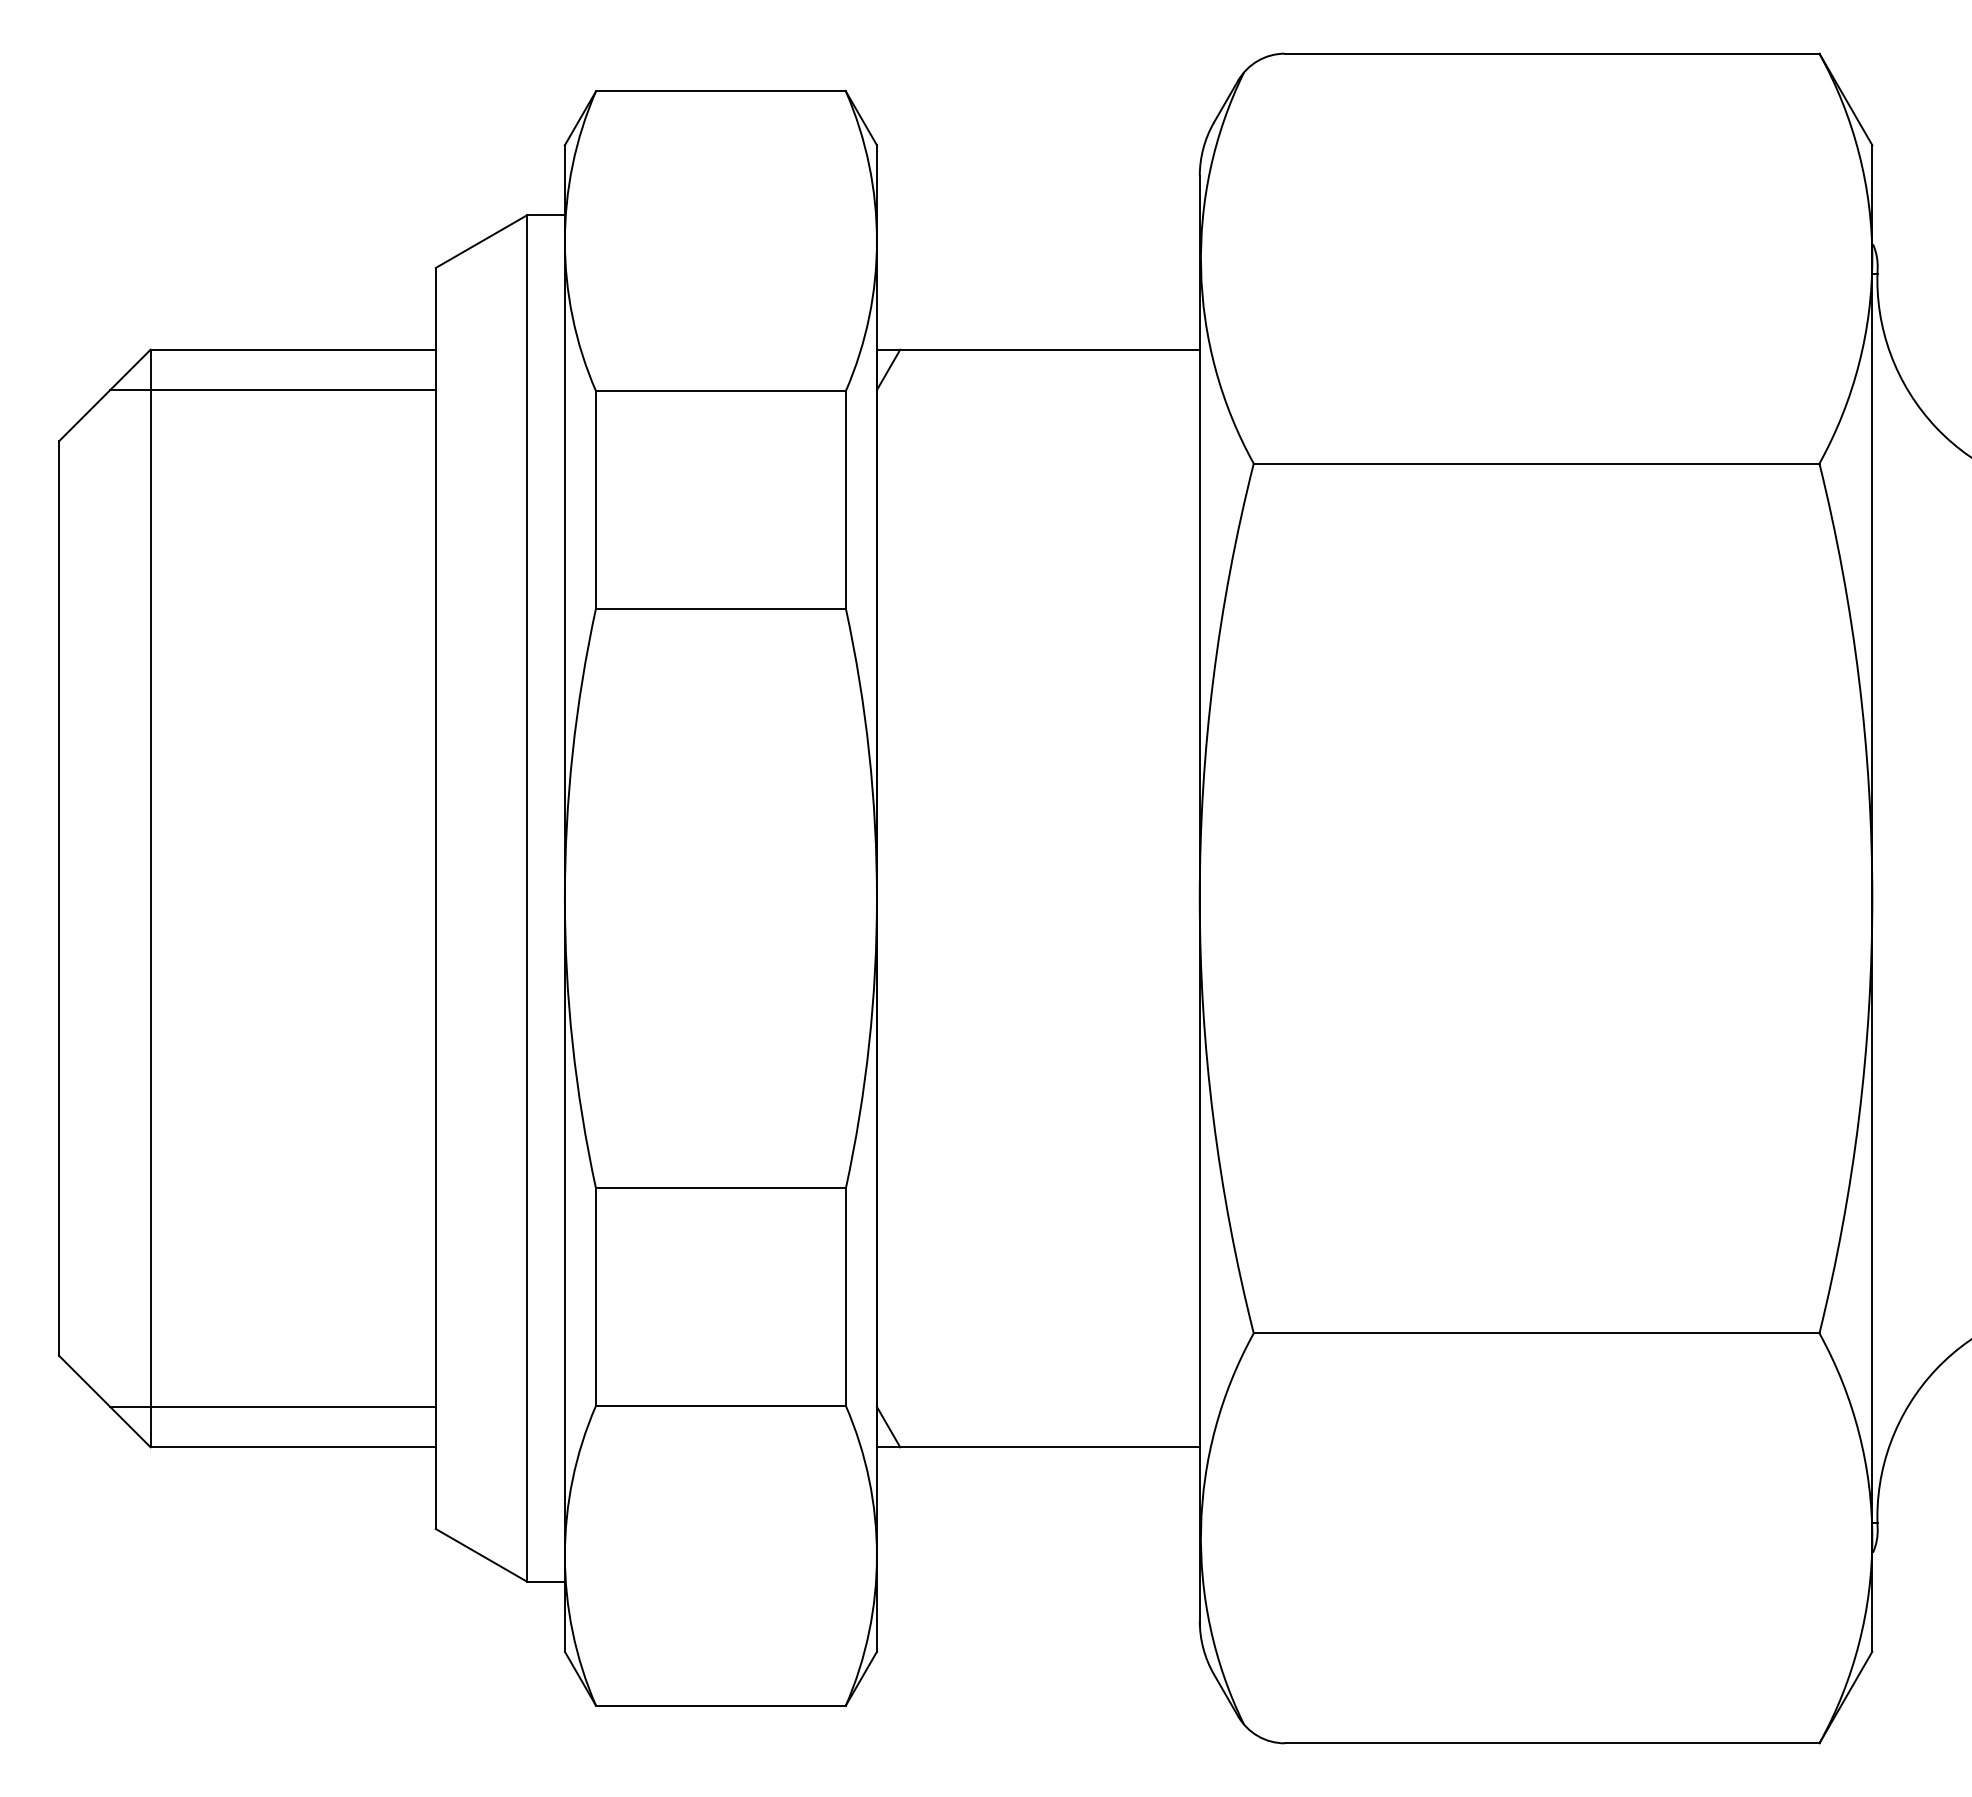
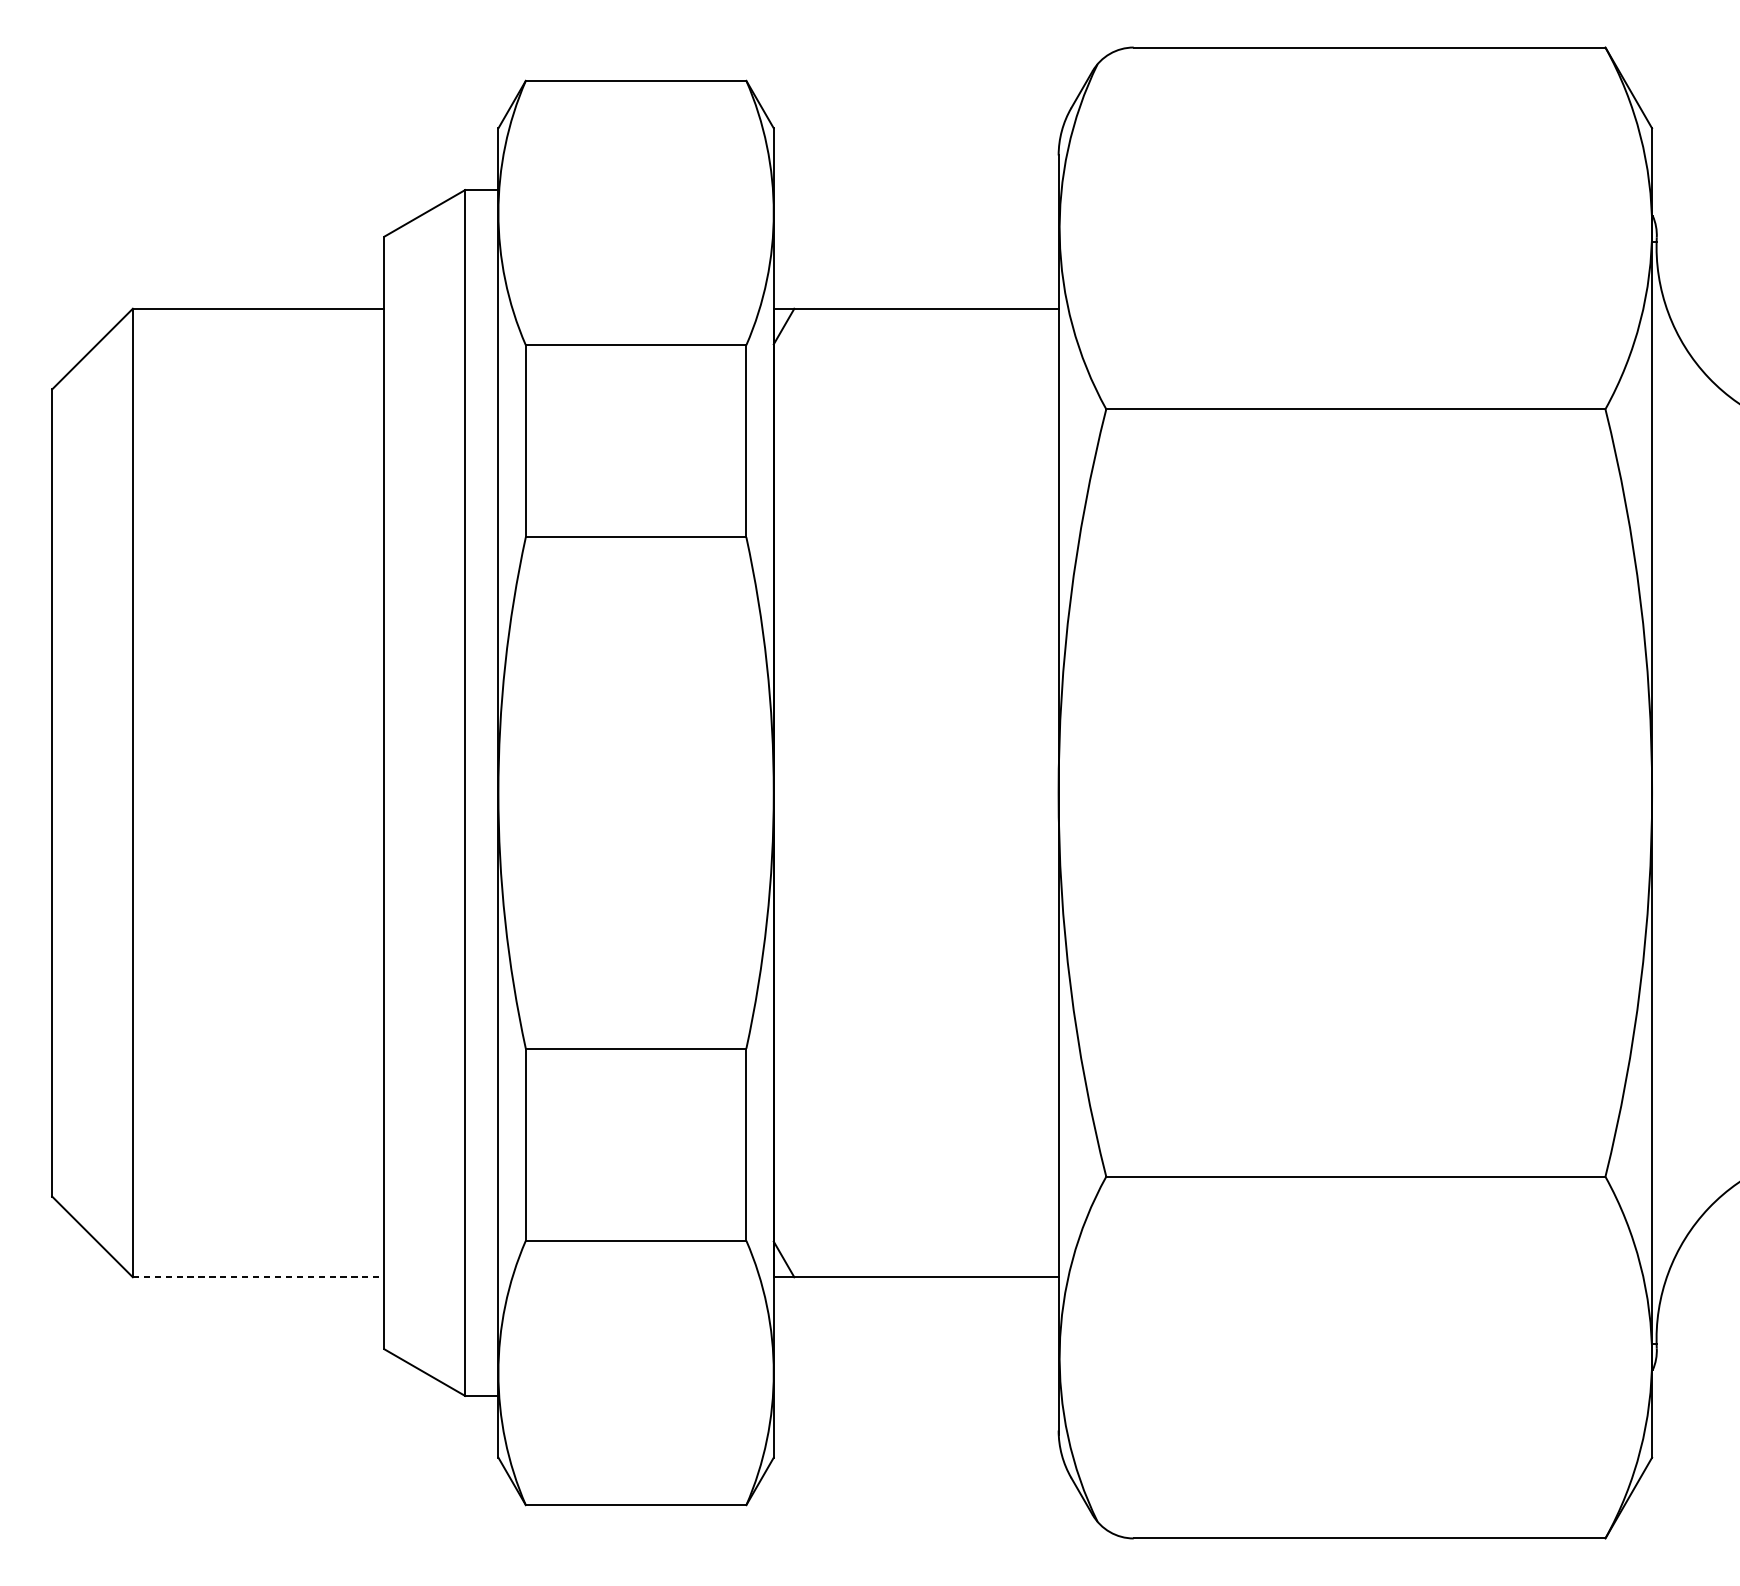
line: (272, 390) -> (240, 344), removed
line: (272, 1406) -> (240, 1241), removed
line: (293, 1447) -> (258, 1277), solid -> dashed

